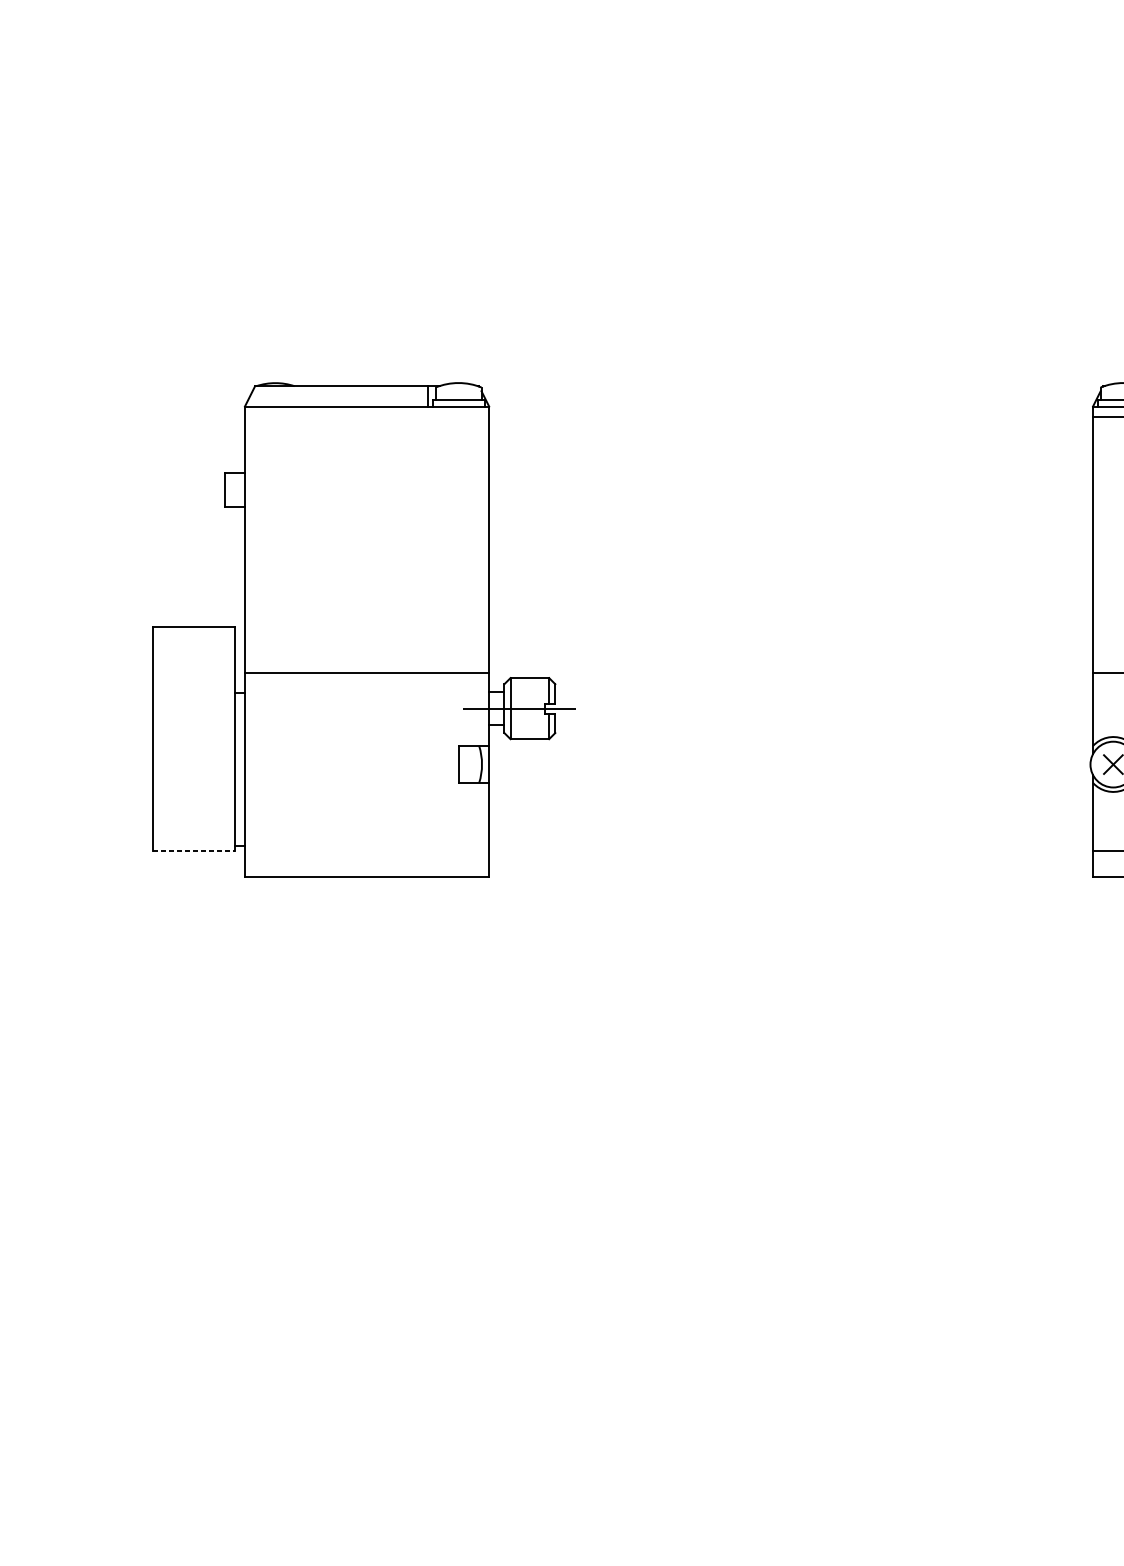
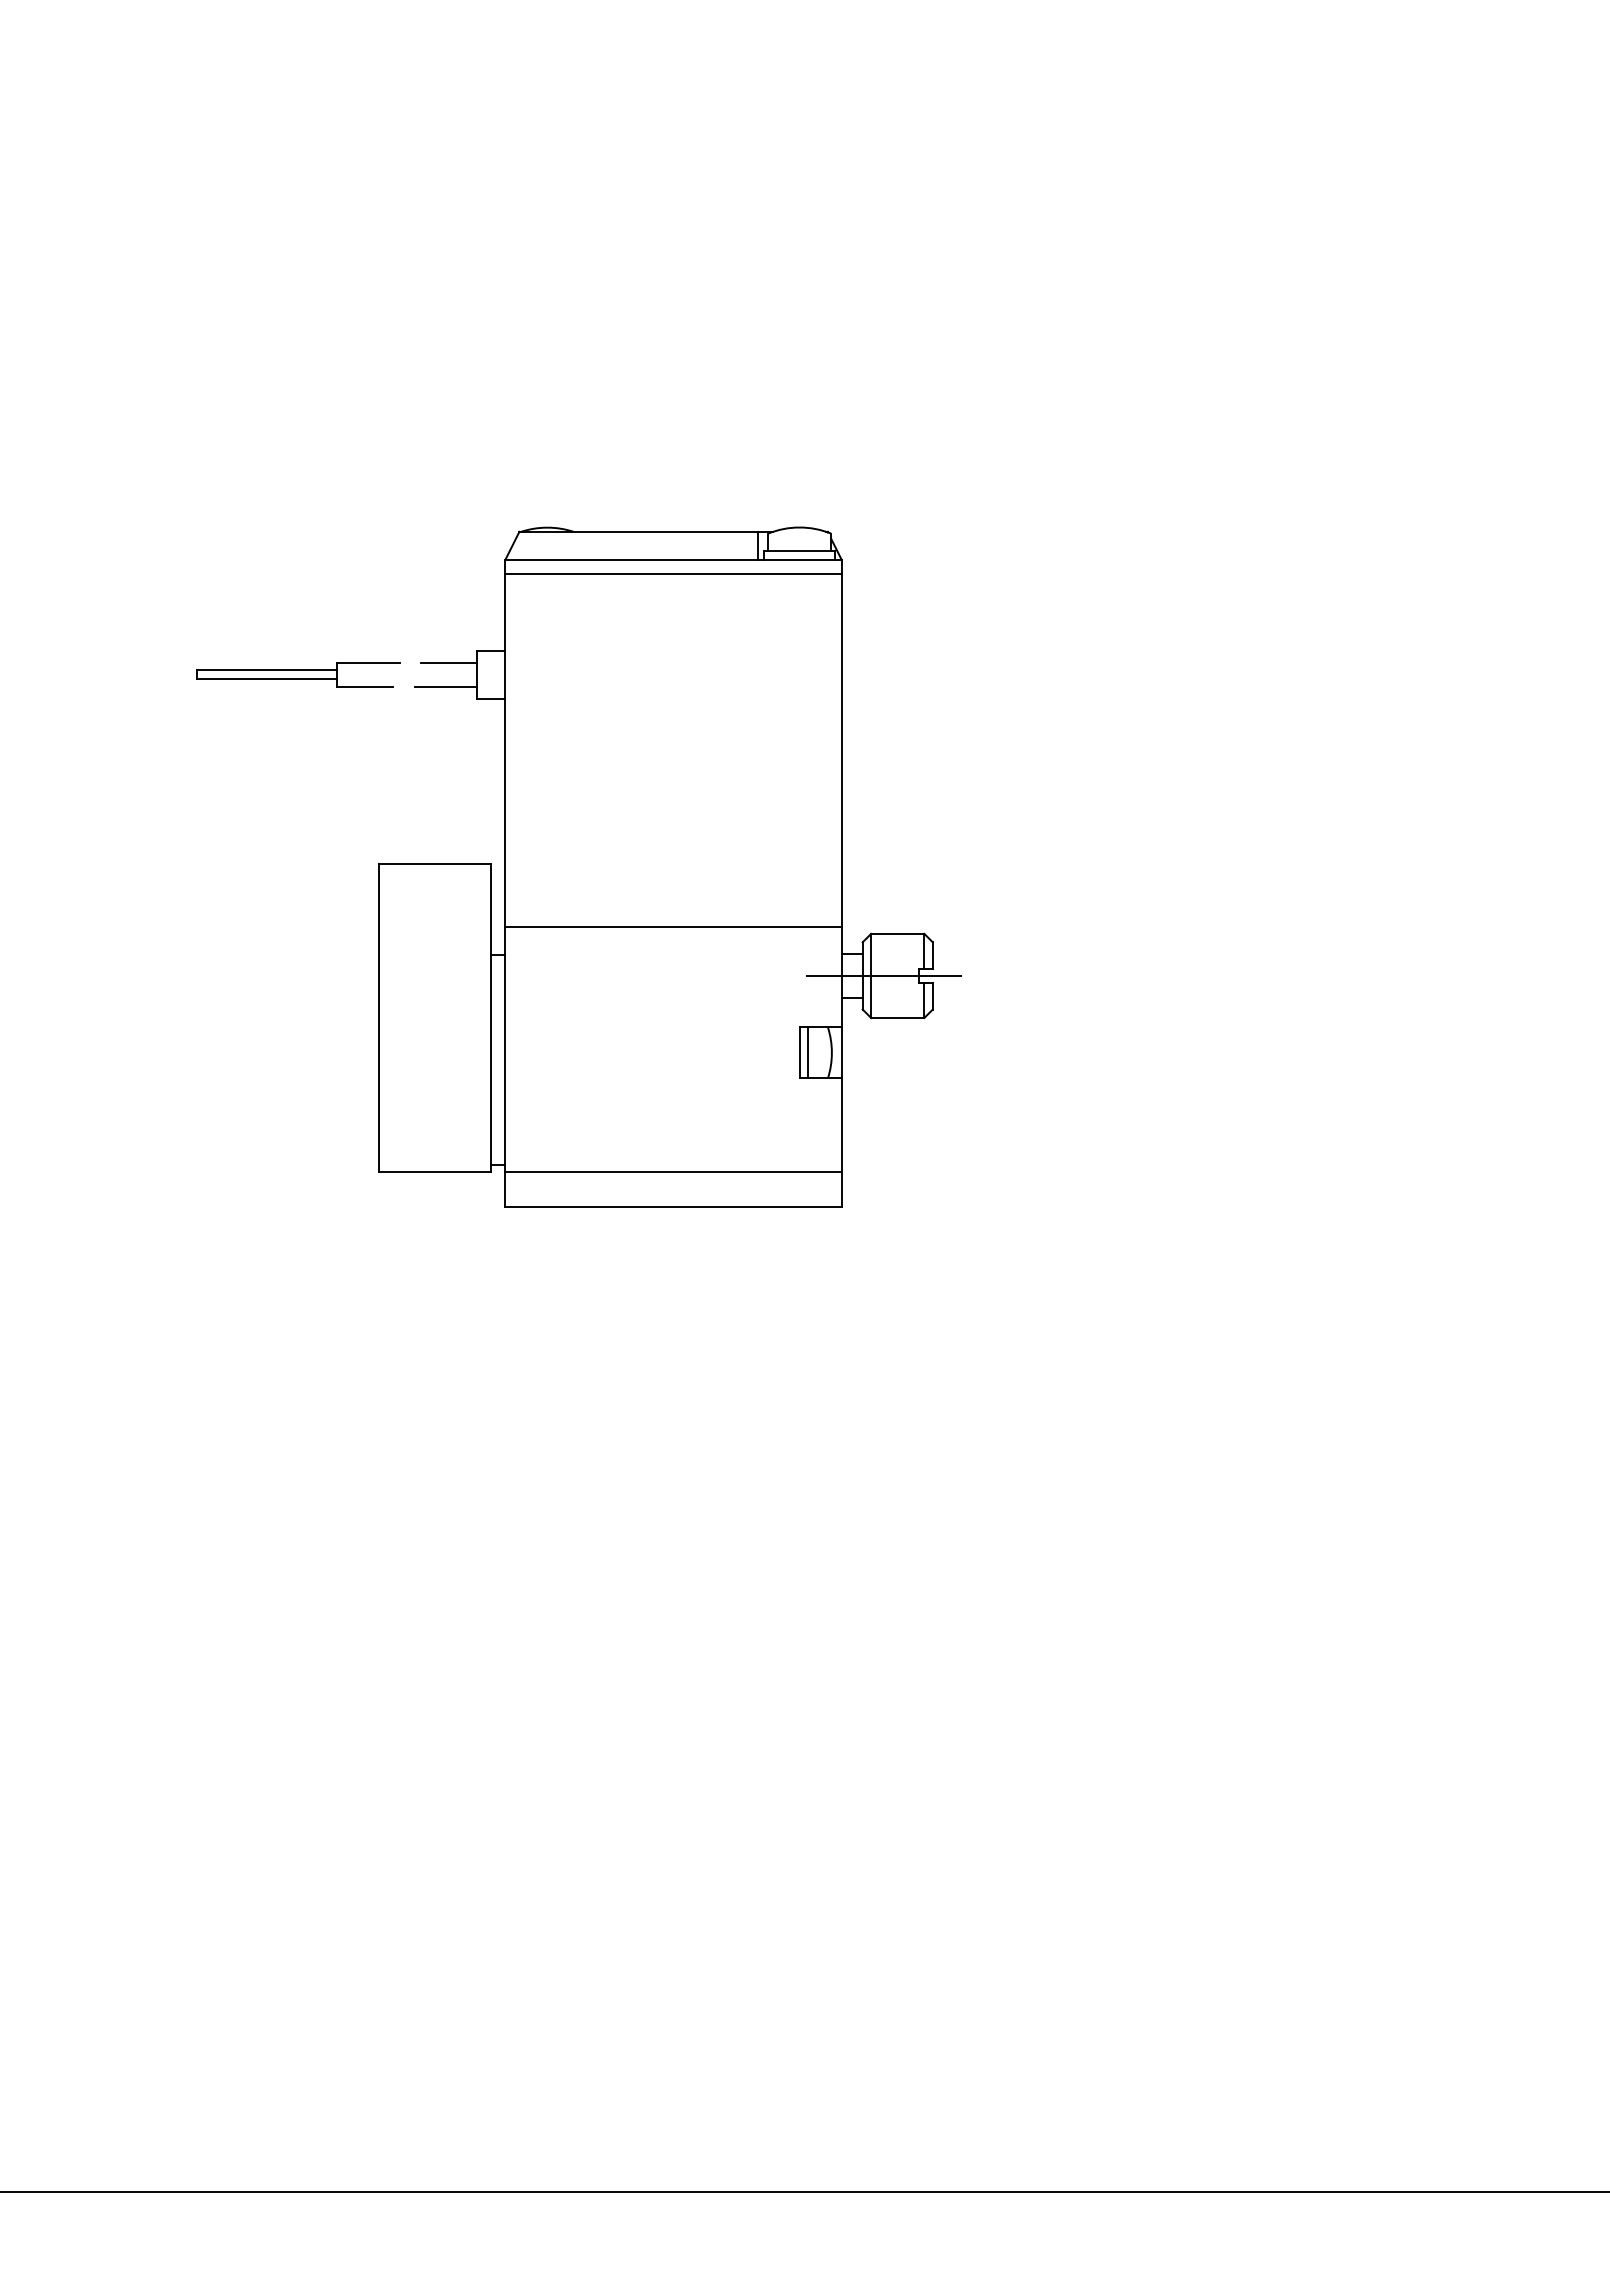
line: (367, 416) -> (673, 573), added
line: (204, 481) -> (449, 662), added
part: (94, 489) -> (298, 674), added
line: (202, 498) -> (446, 686), added
line: (465, 764) -> (808, 1052), added
line: (194, 851) -> (435, 1172), dashed -> solid
line: (367, 851) -> (673, 1172), added

